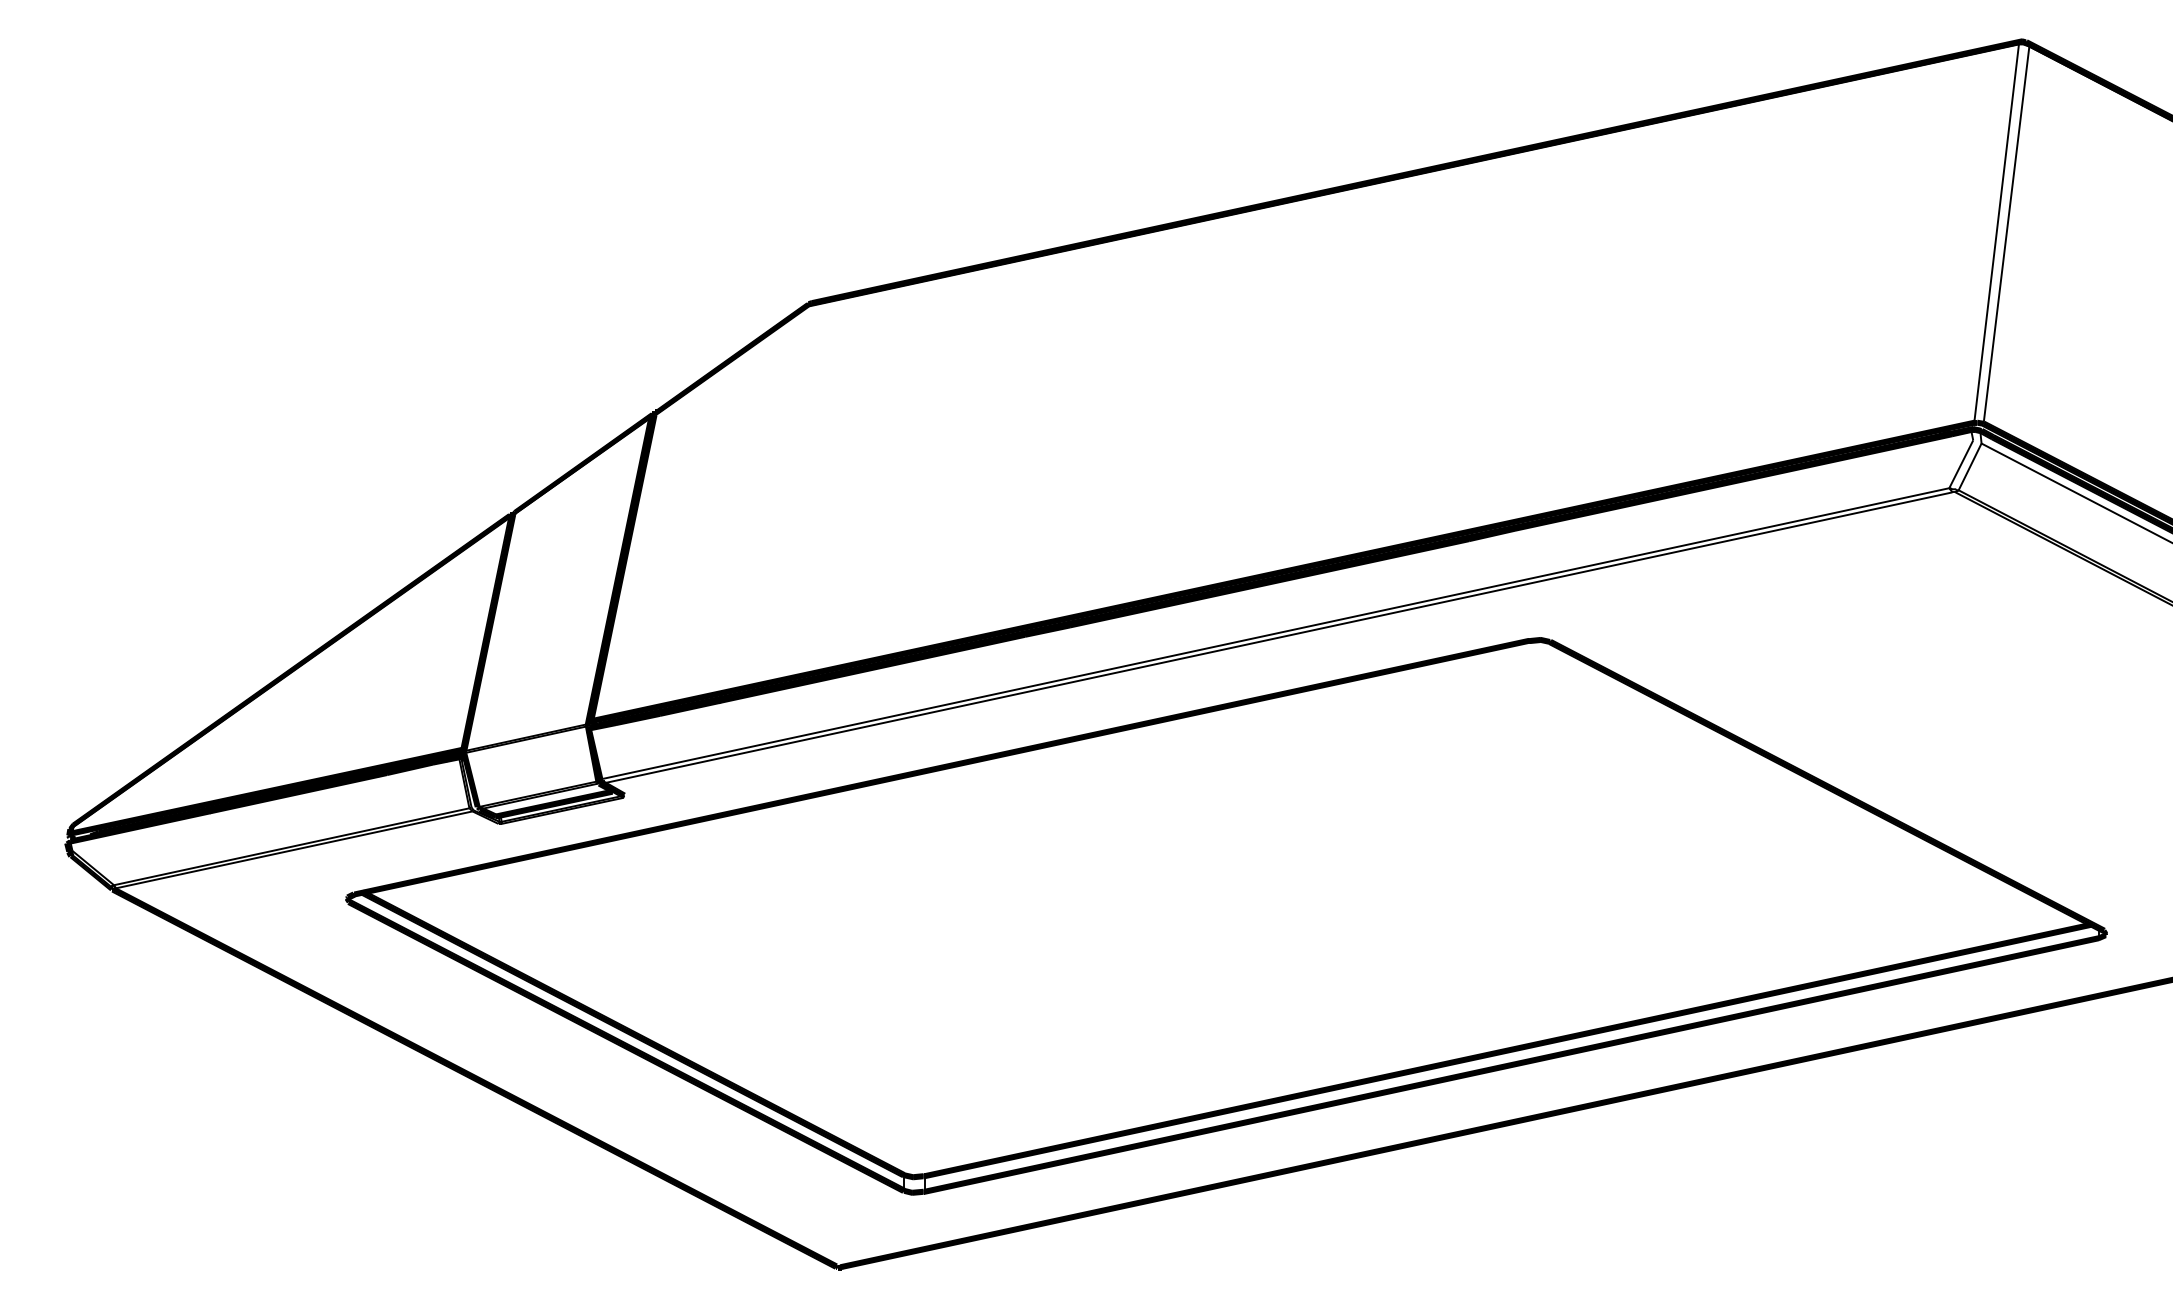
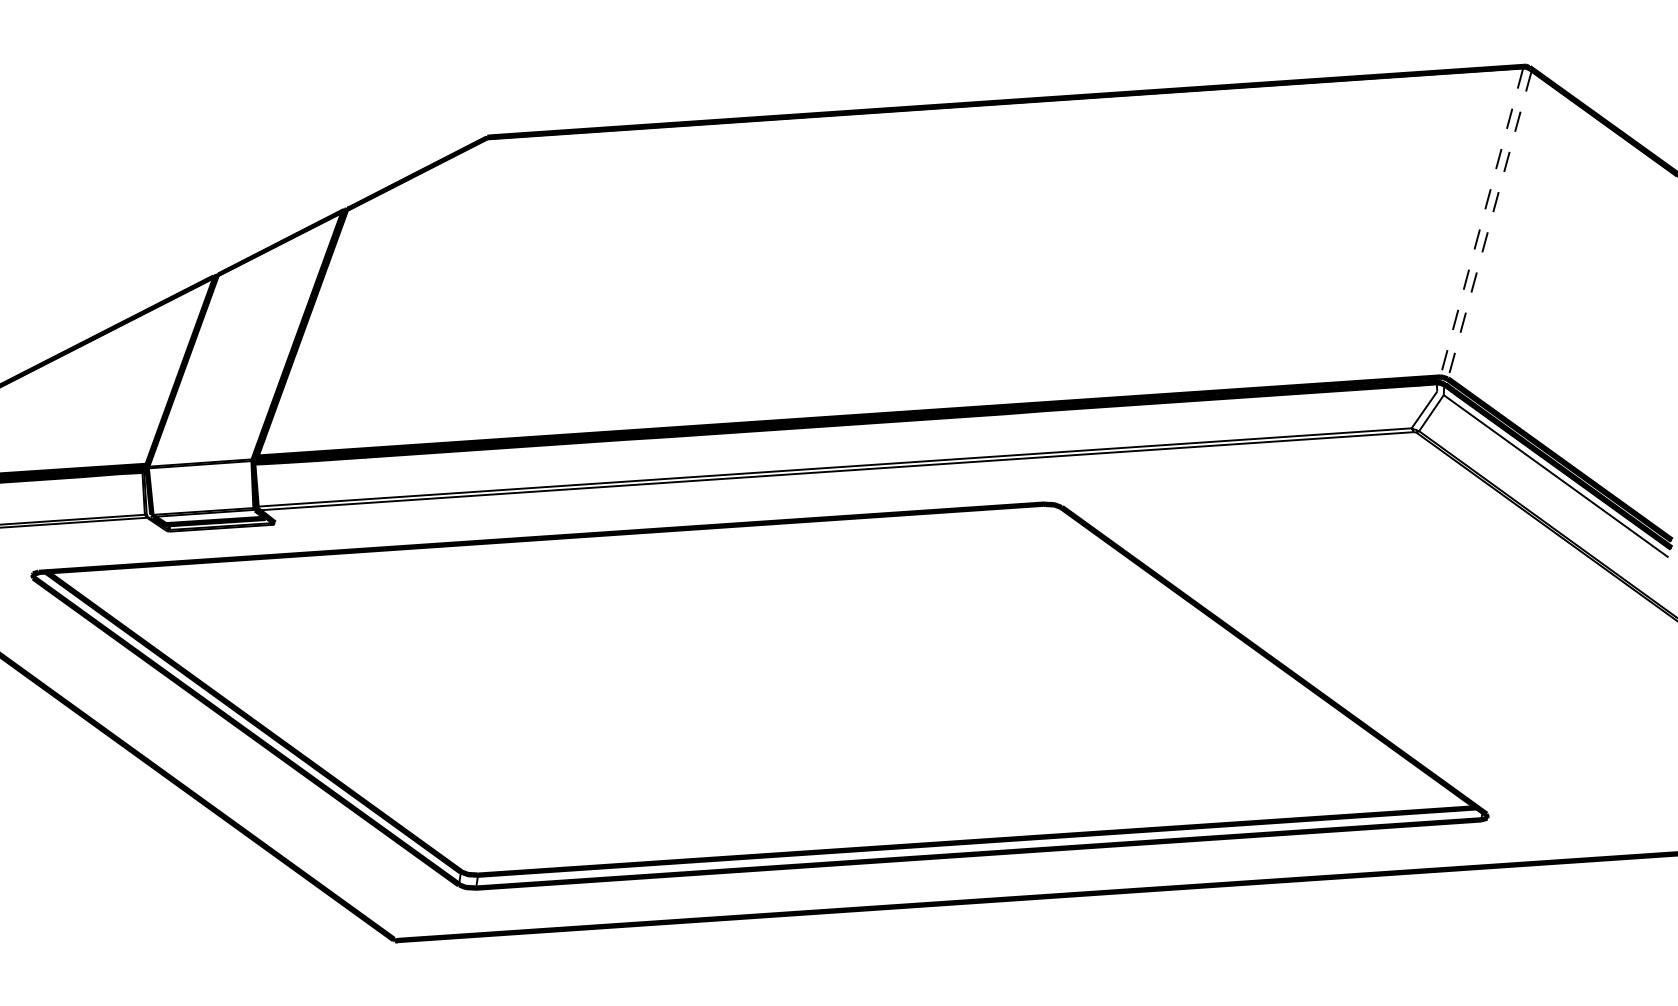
line: (1996, 234) -> (1481, 223), solid -> dashed
line: (2006, 235) -> (1489, 225), solid -> dashed

